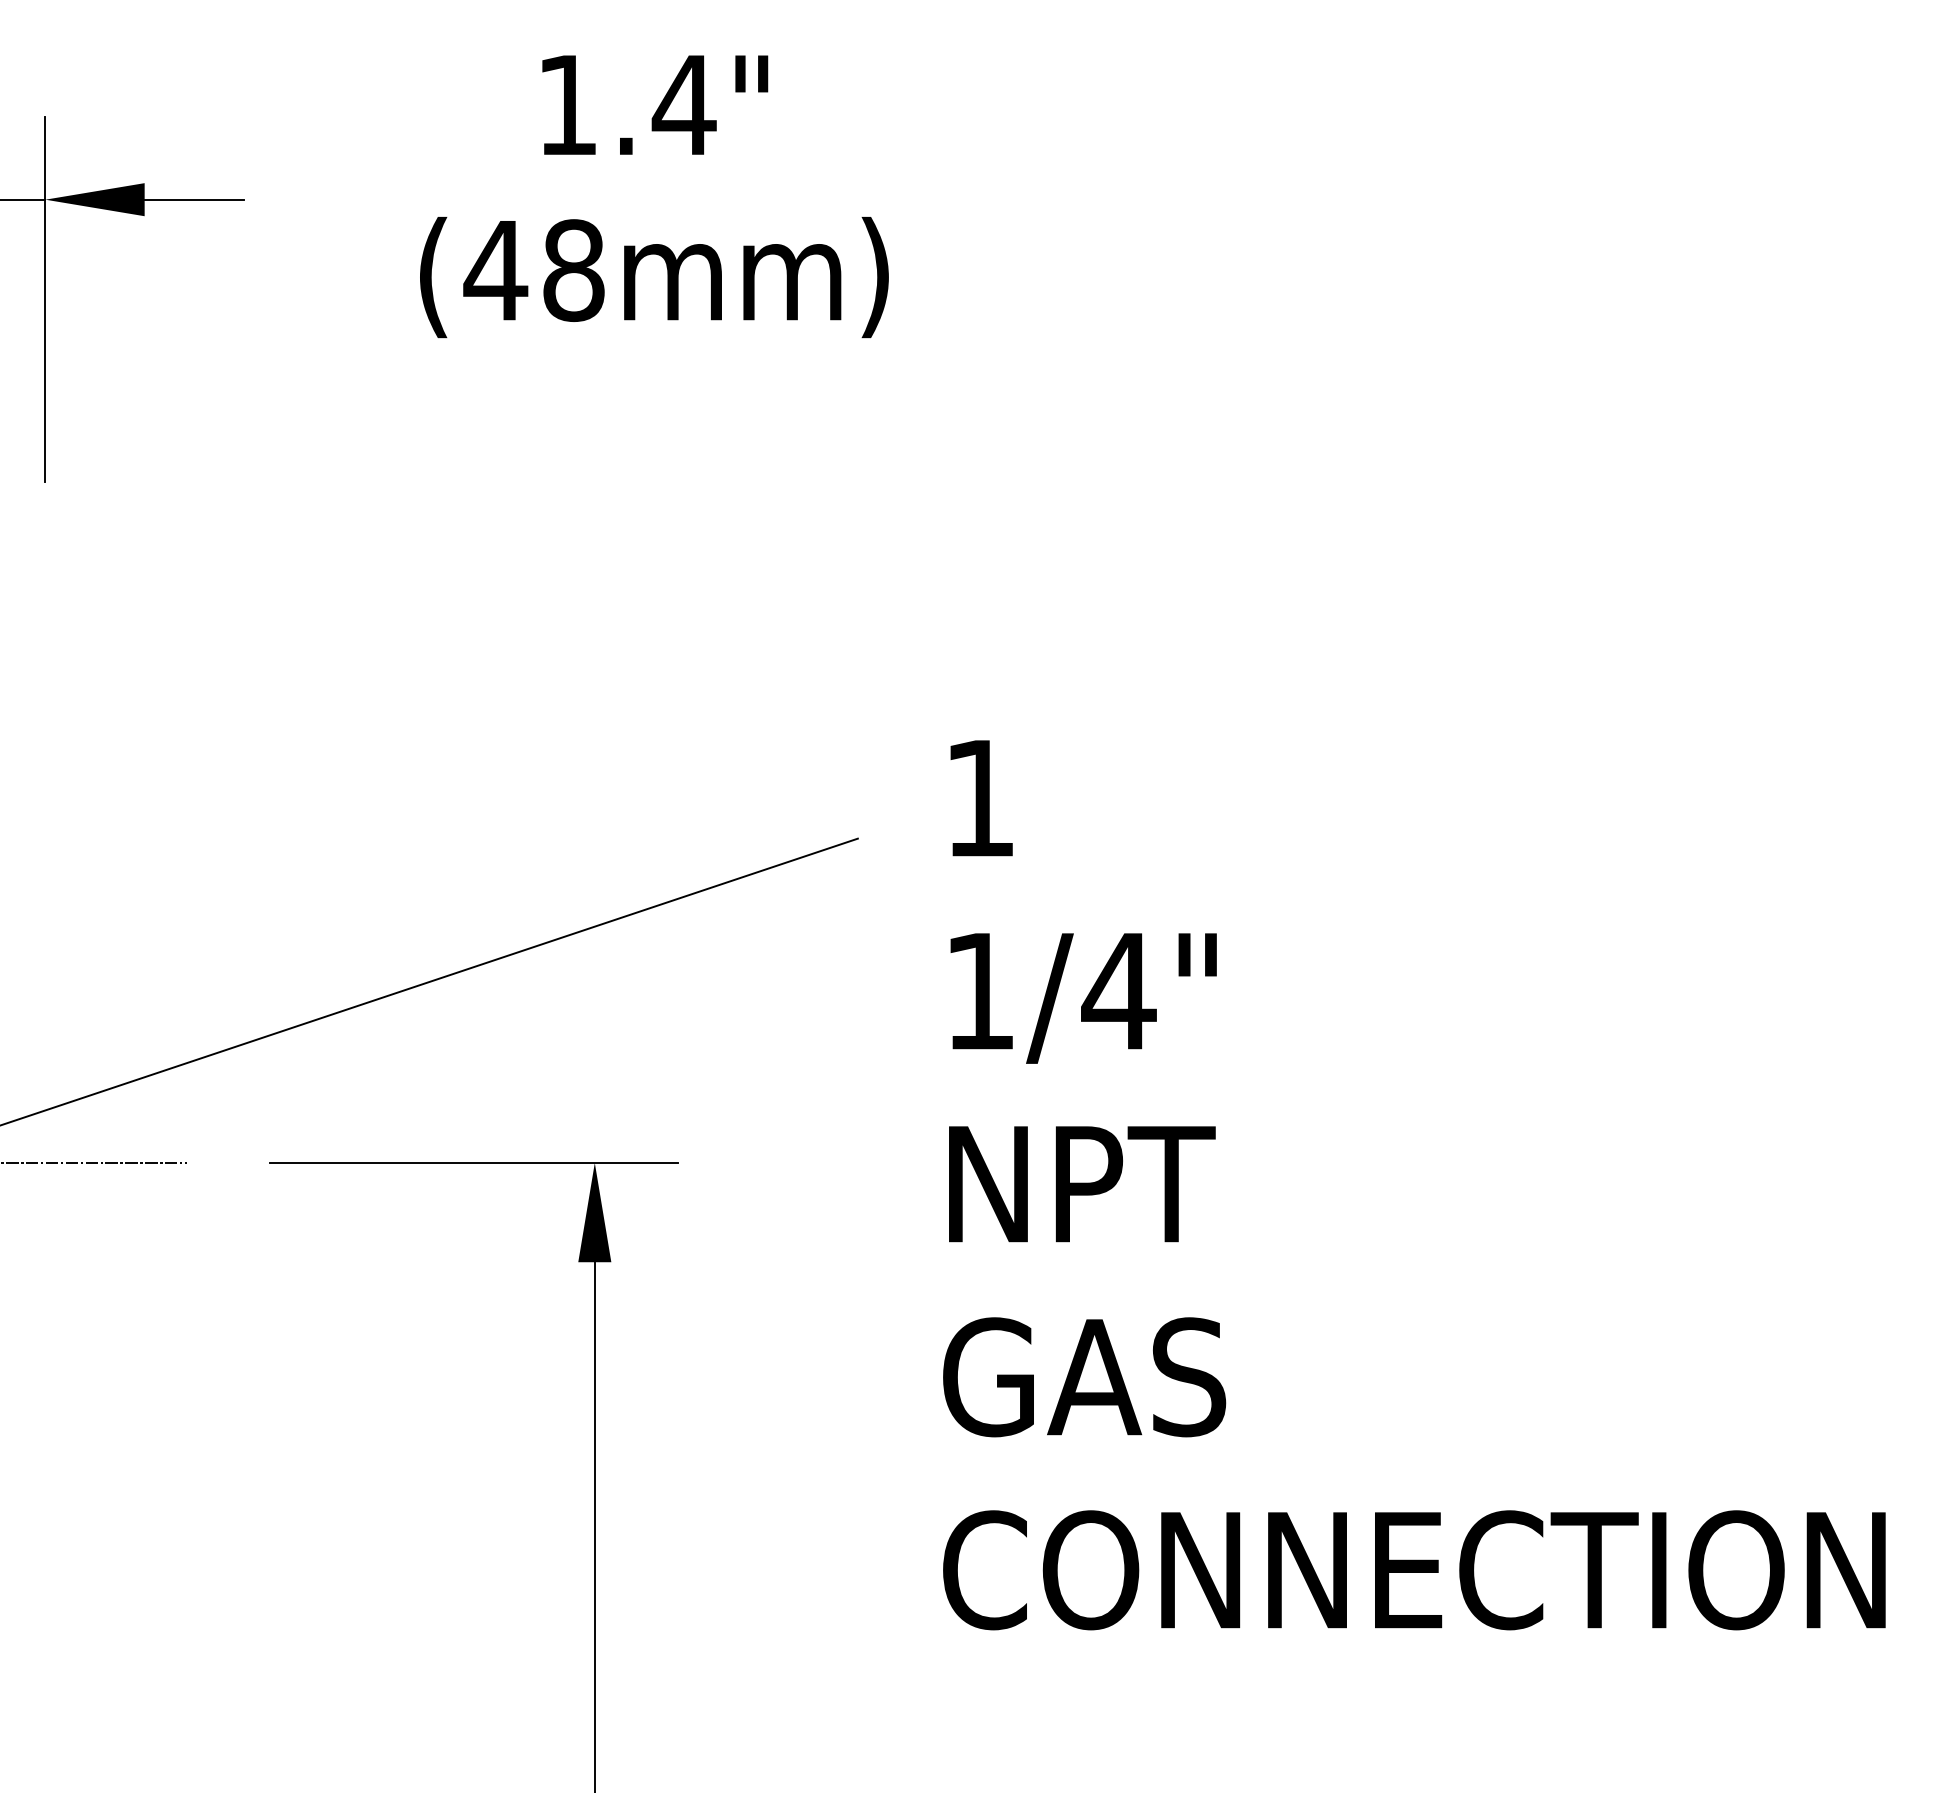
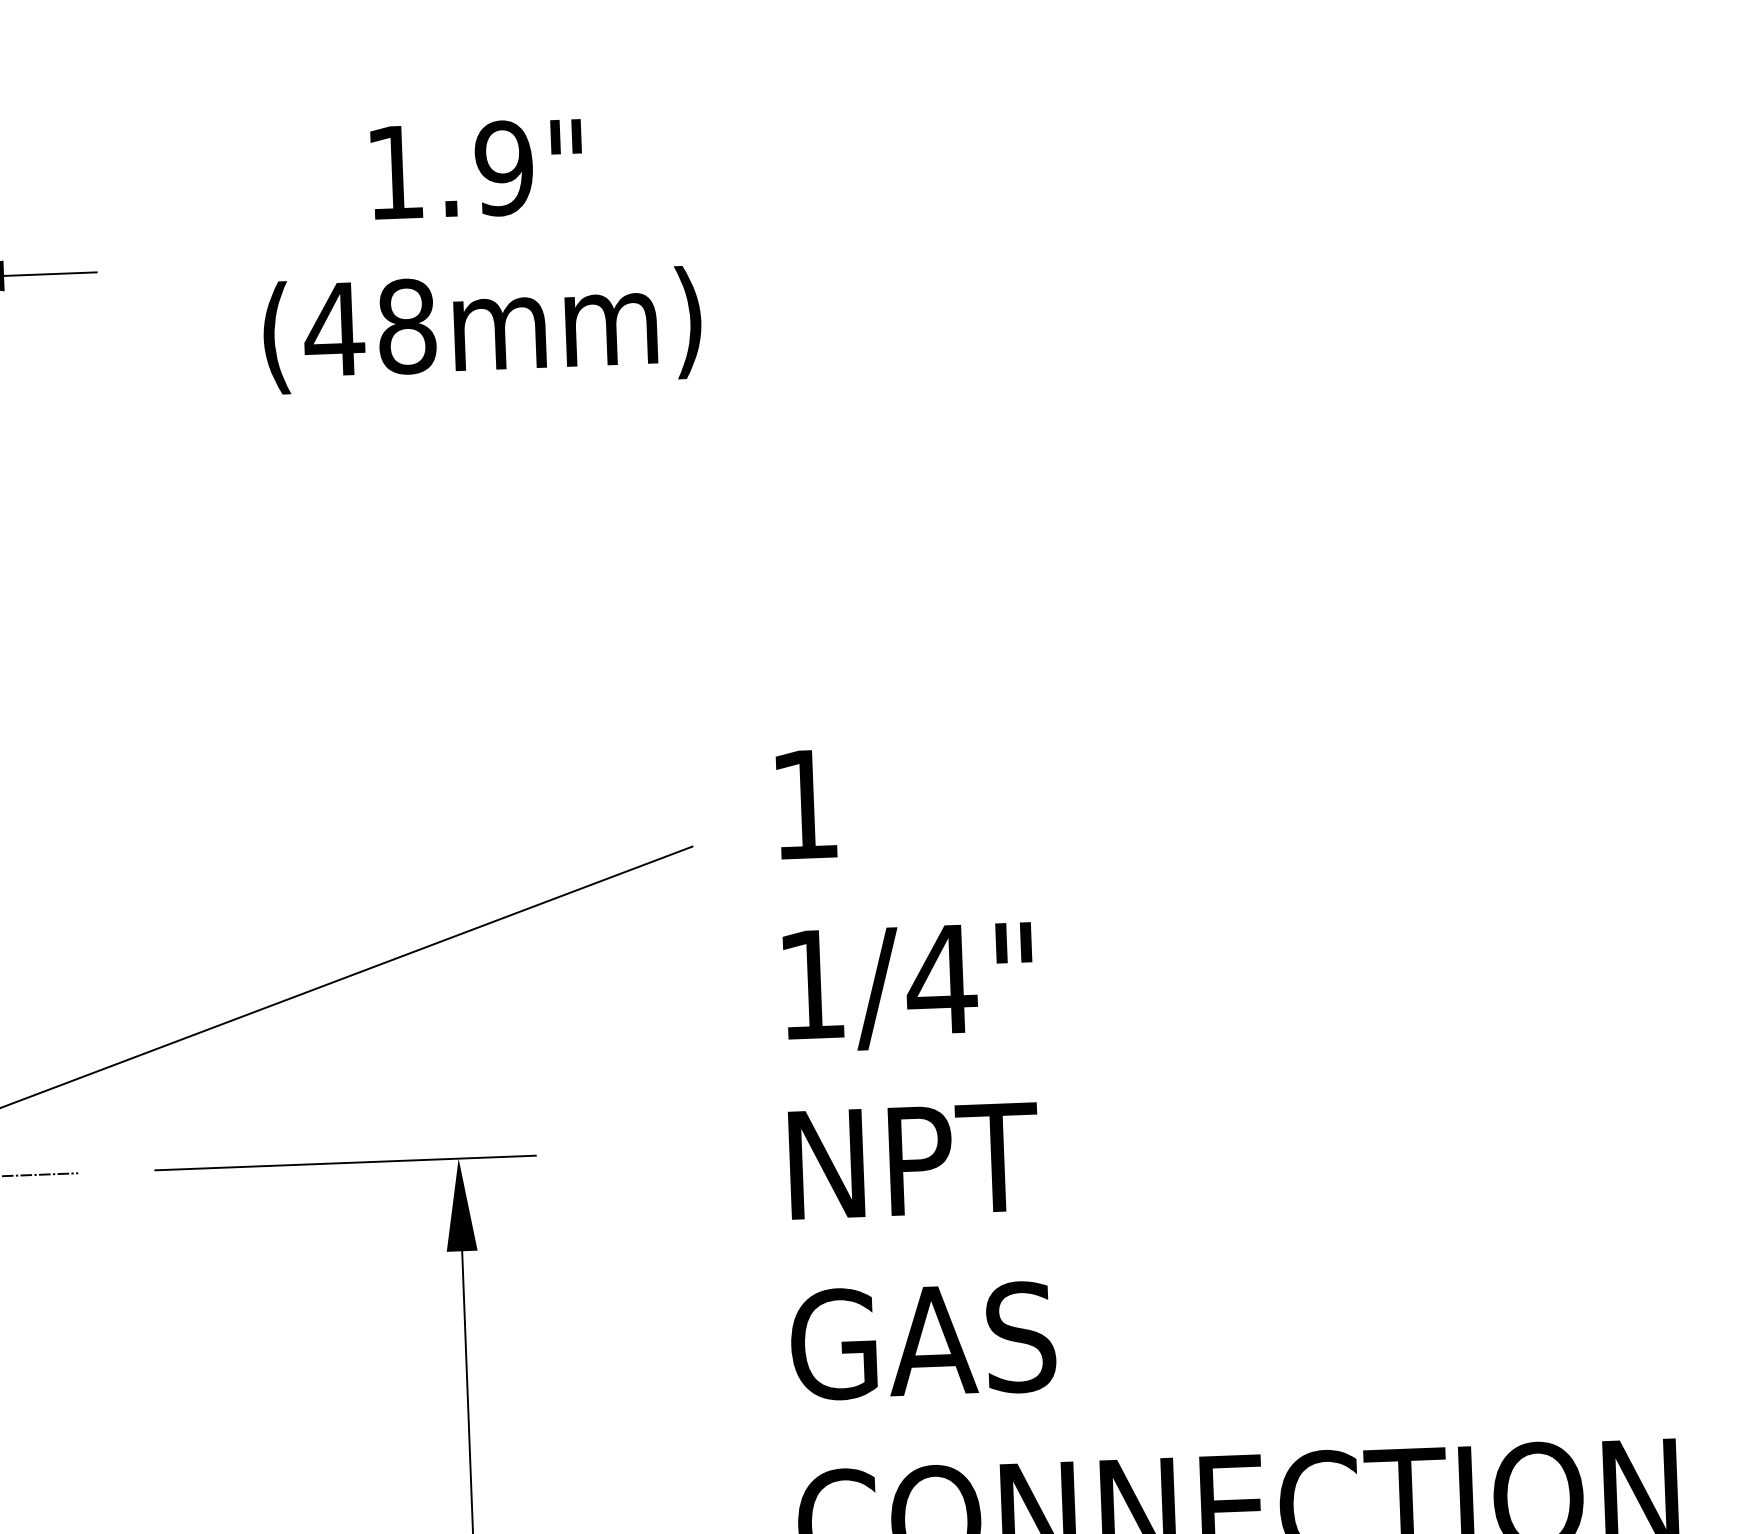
text: (683, 104) -> (503, 167), 1.4" -> 1.9"

